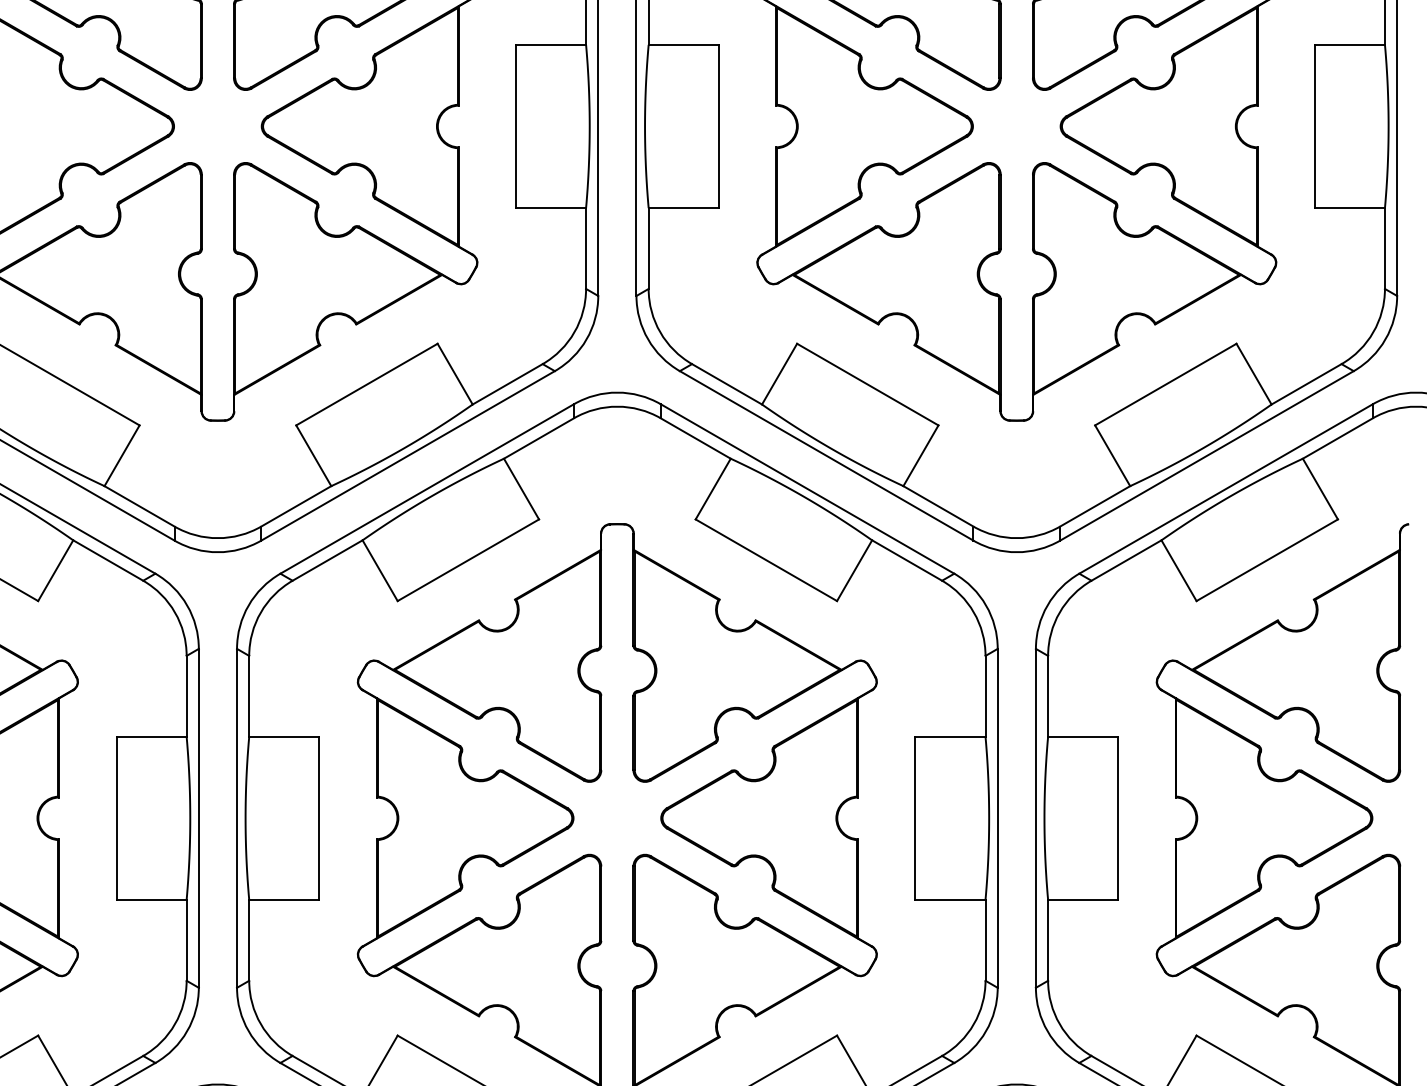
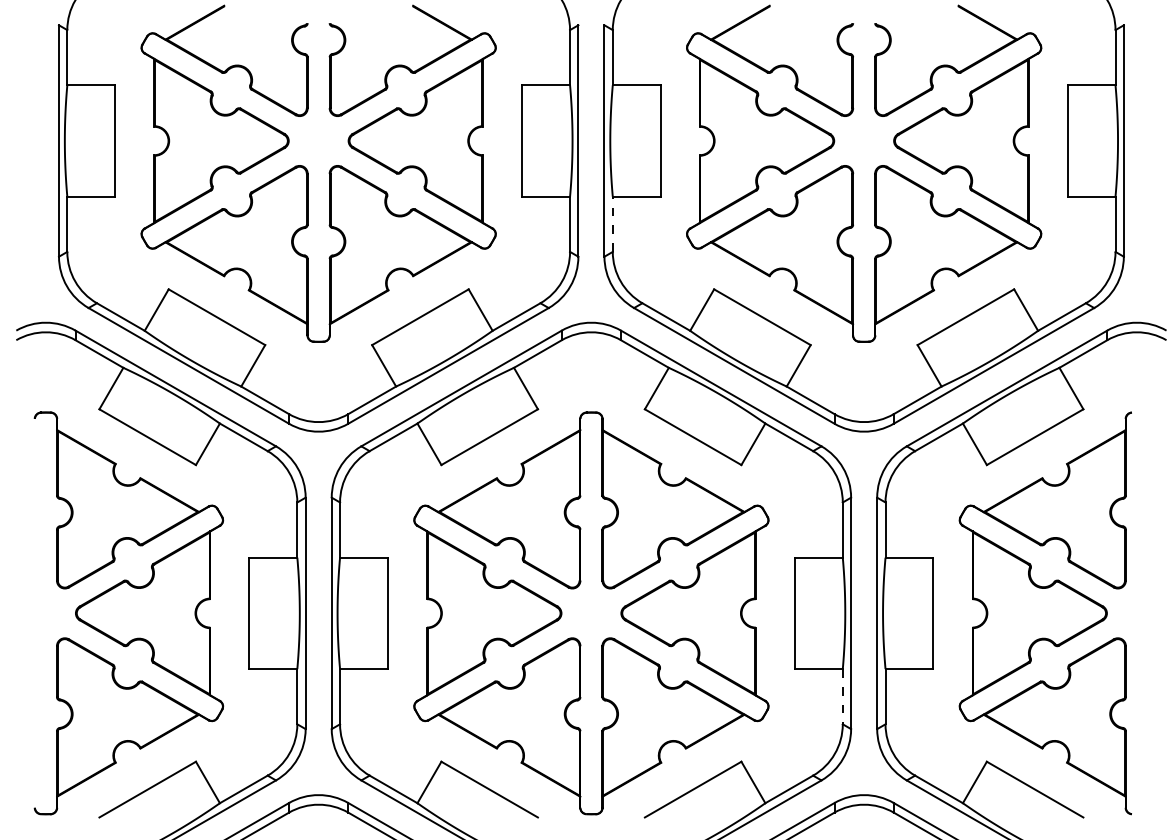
line: (648, 248) -> (612, 224), solid -> dashed
line: (985, 940) -> (842, 696), solid -> dashed

